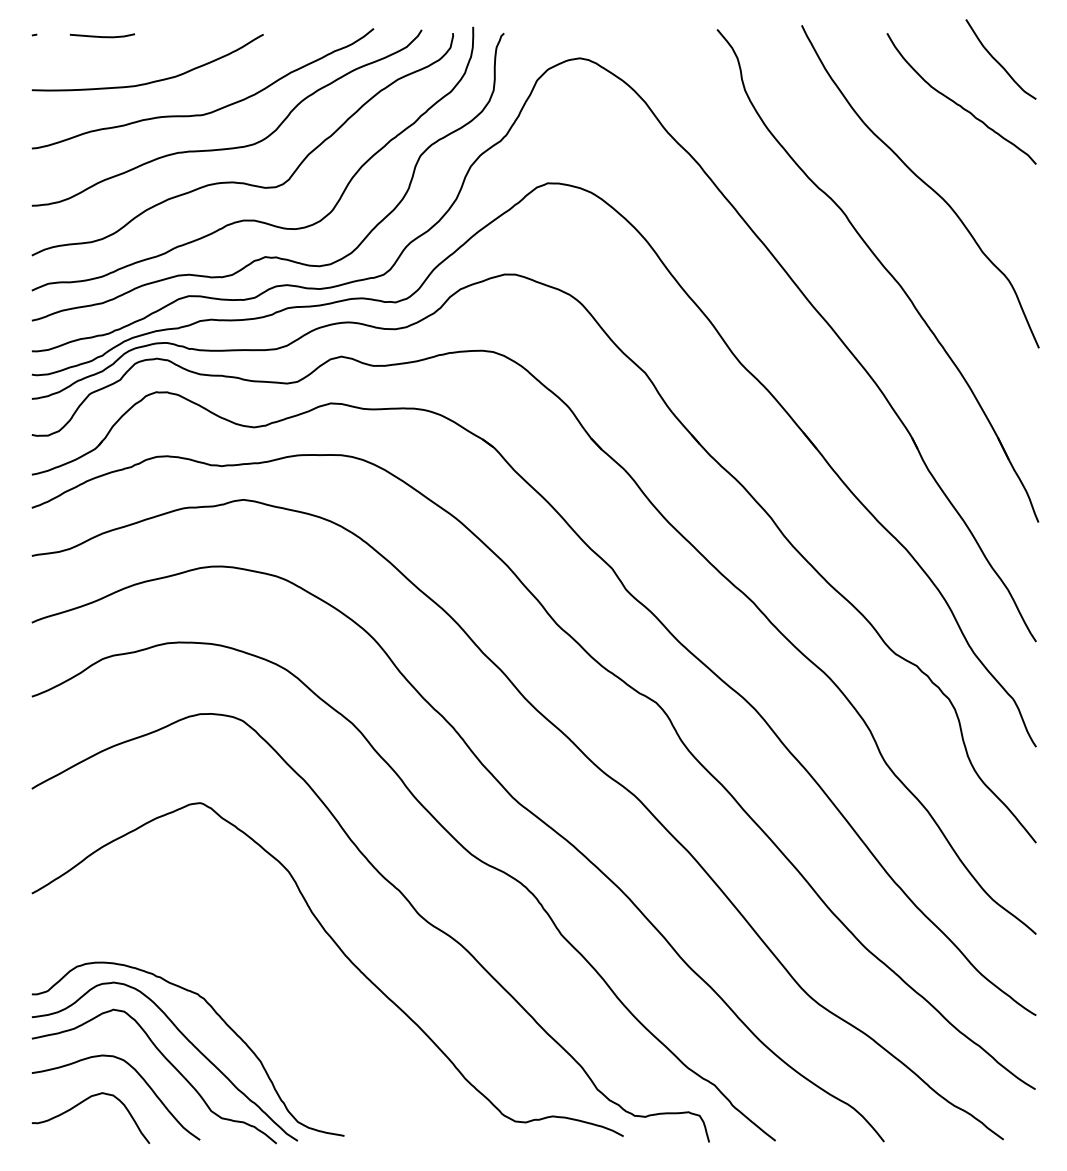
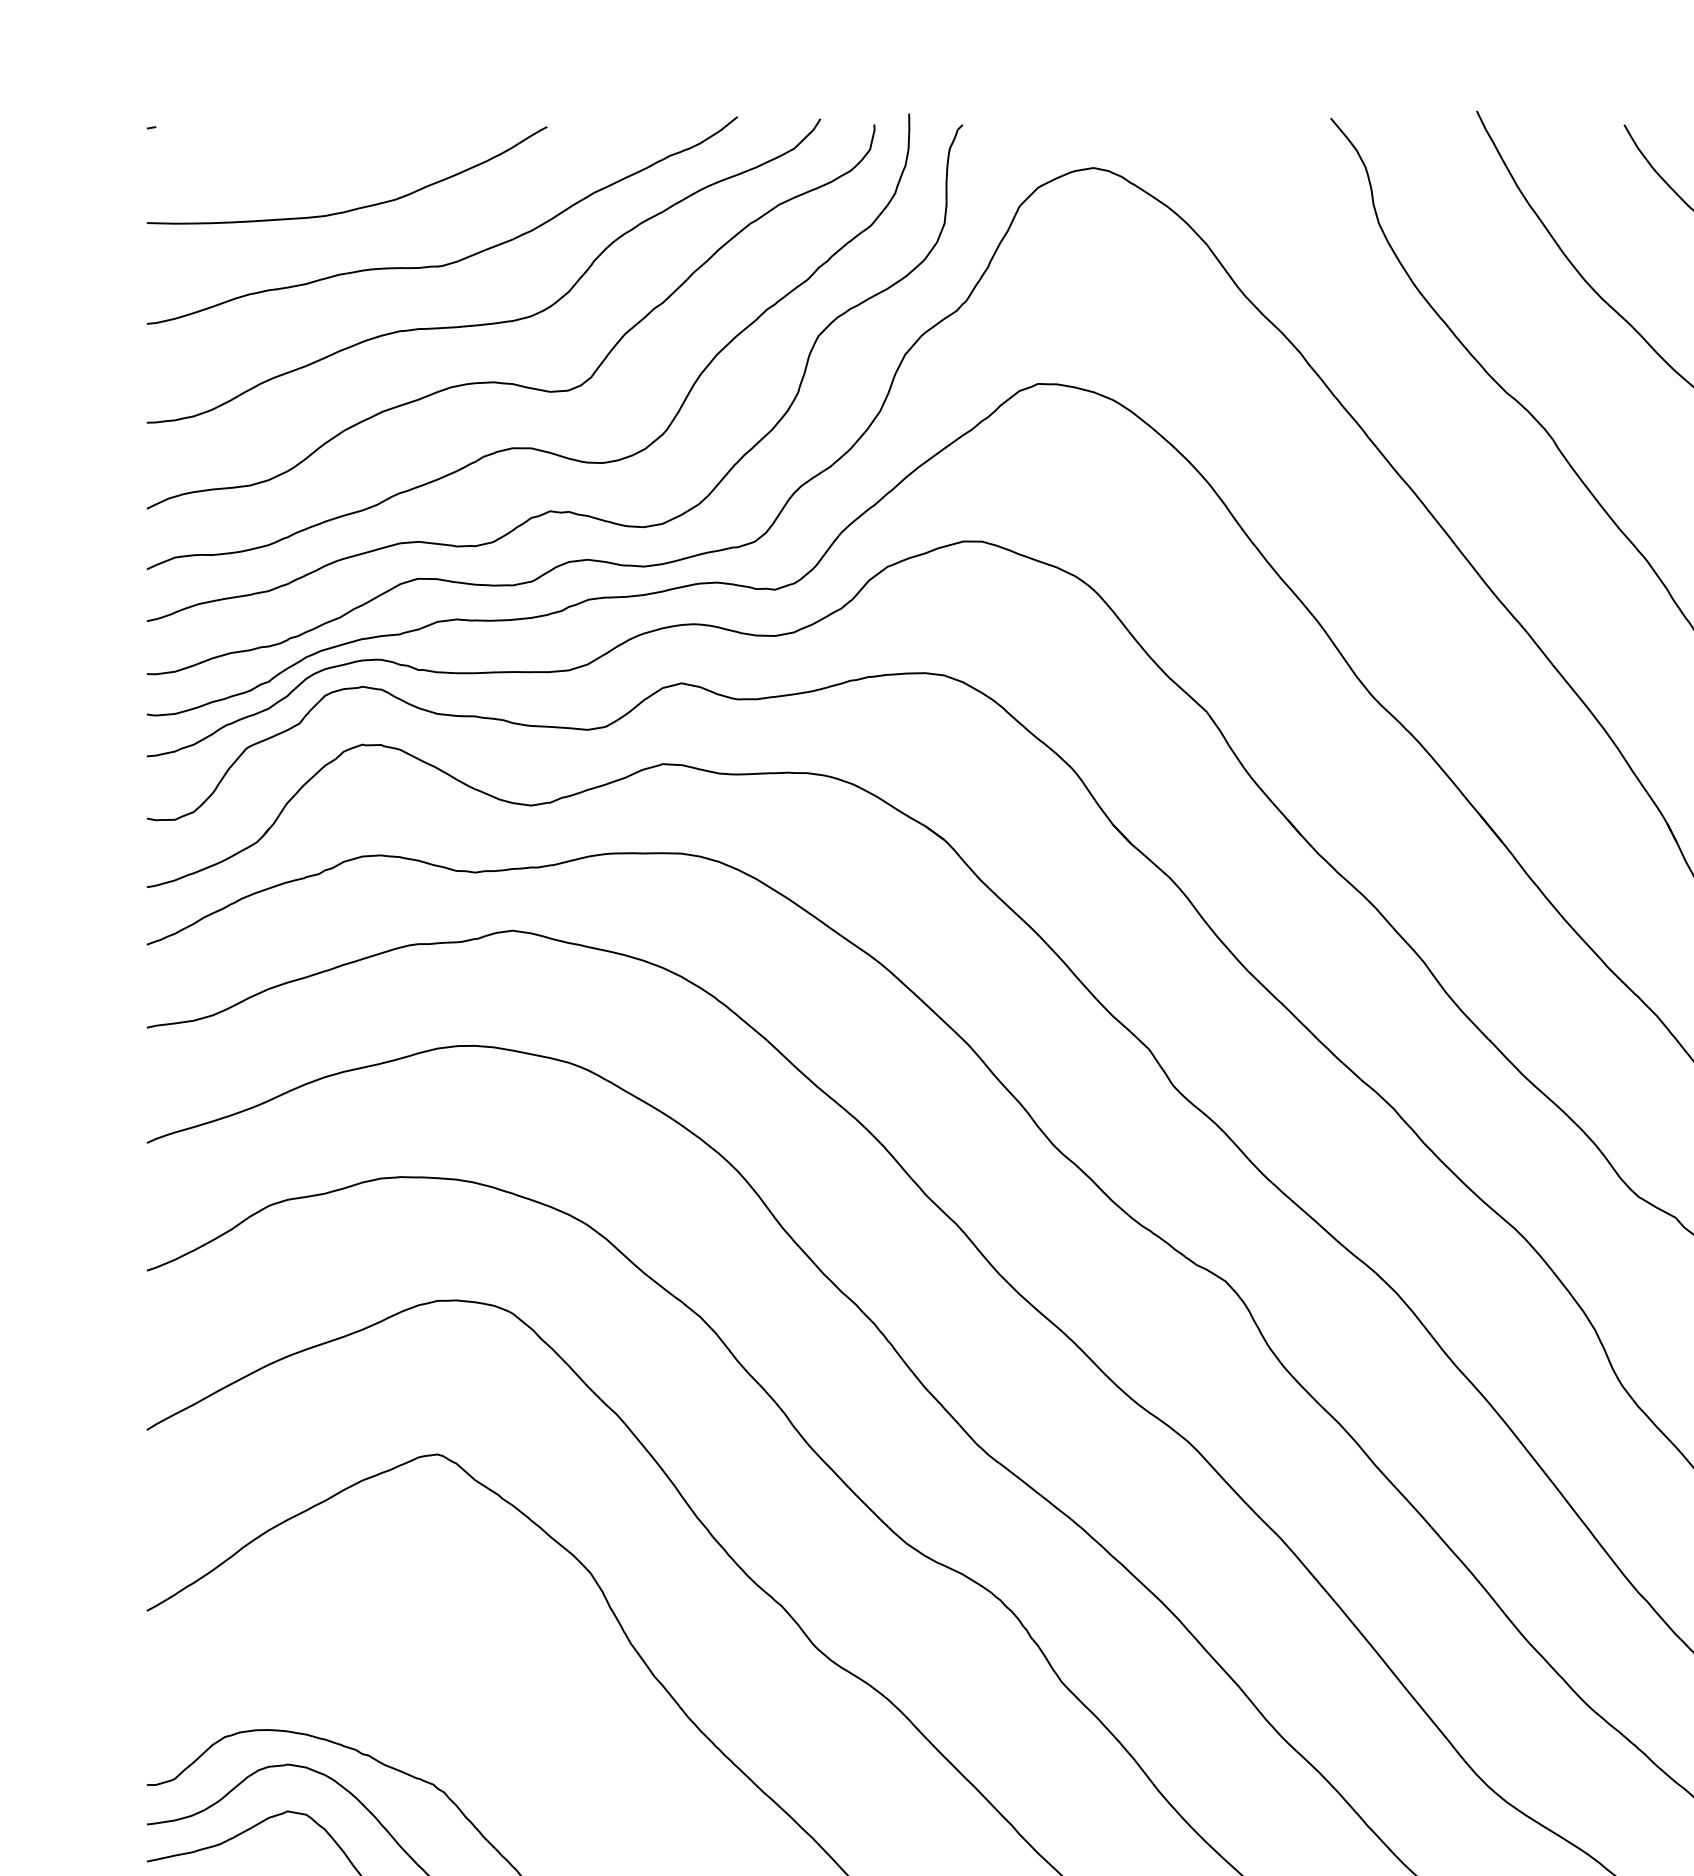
curve: (101, 36) -> (267, 130), removed

